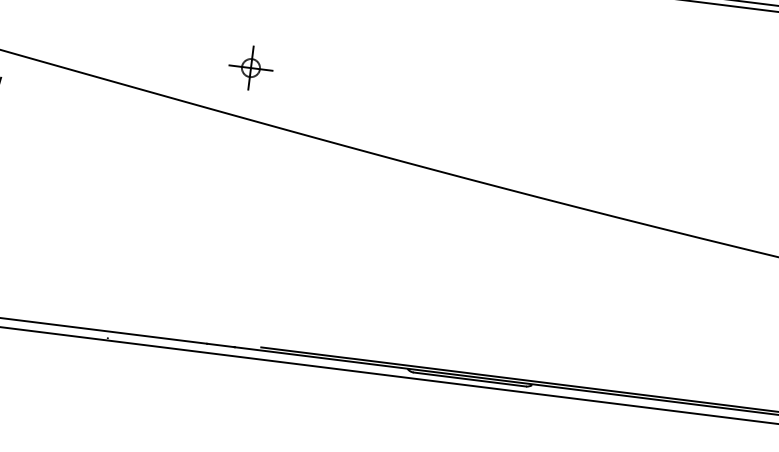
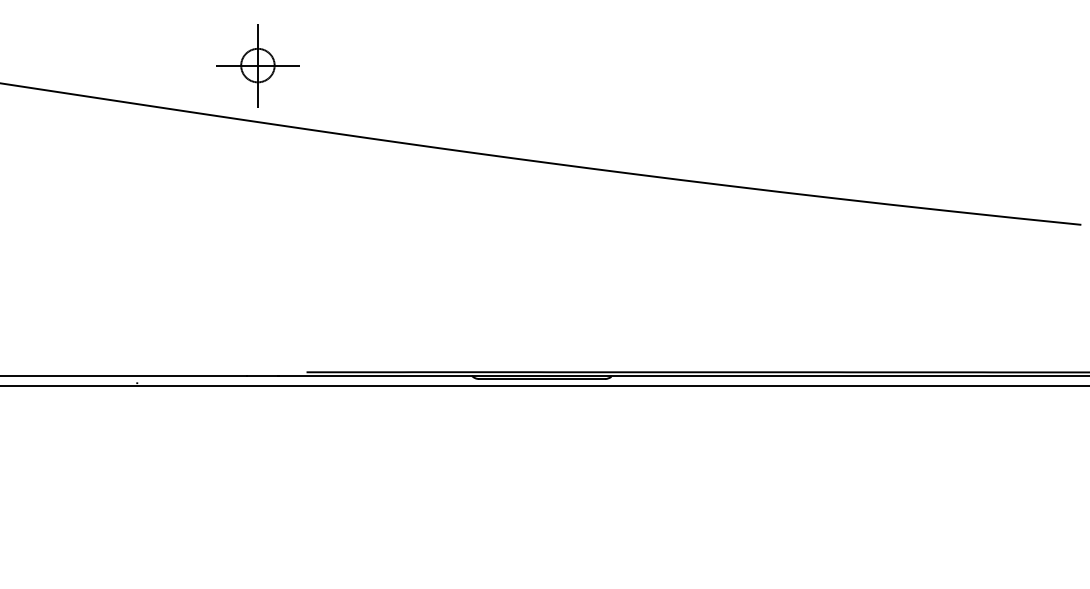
part: (250, 67) -> (257, 65), size x1.67

